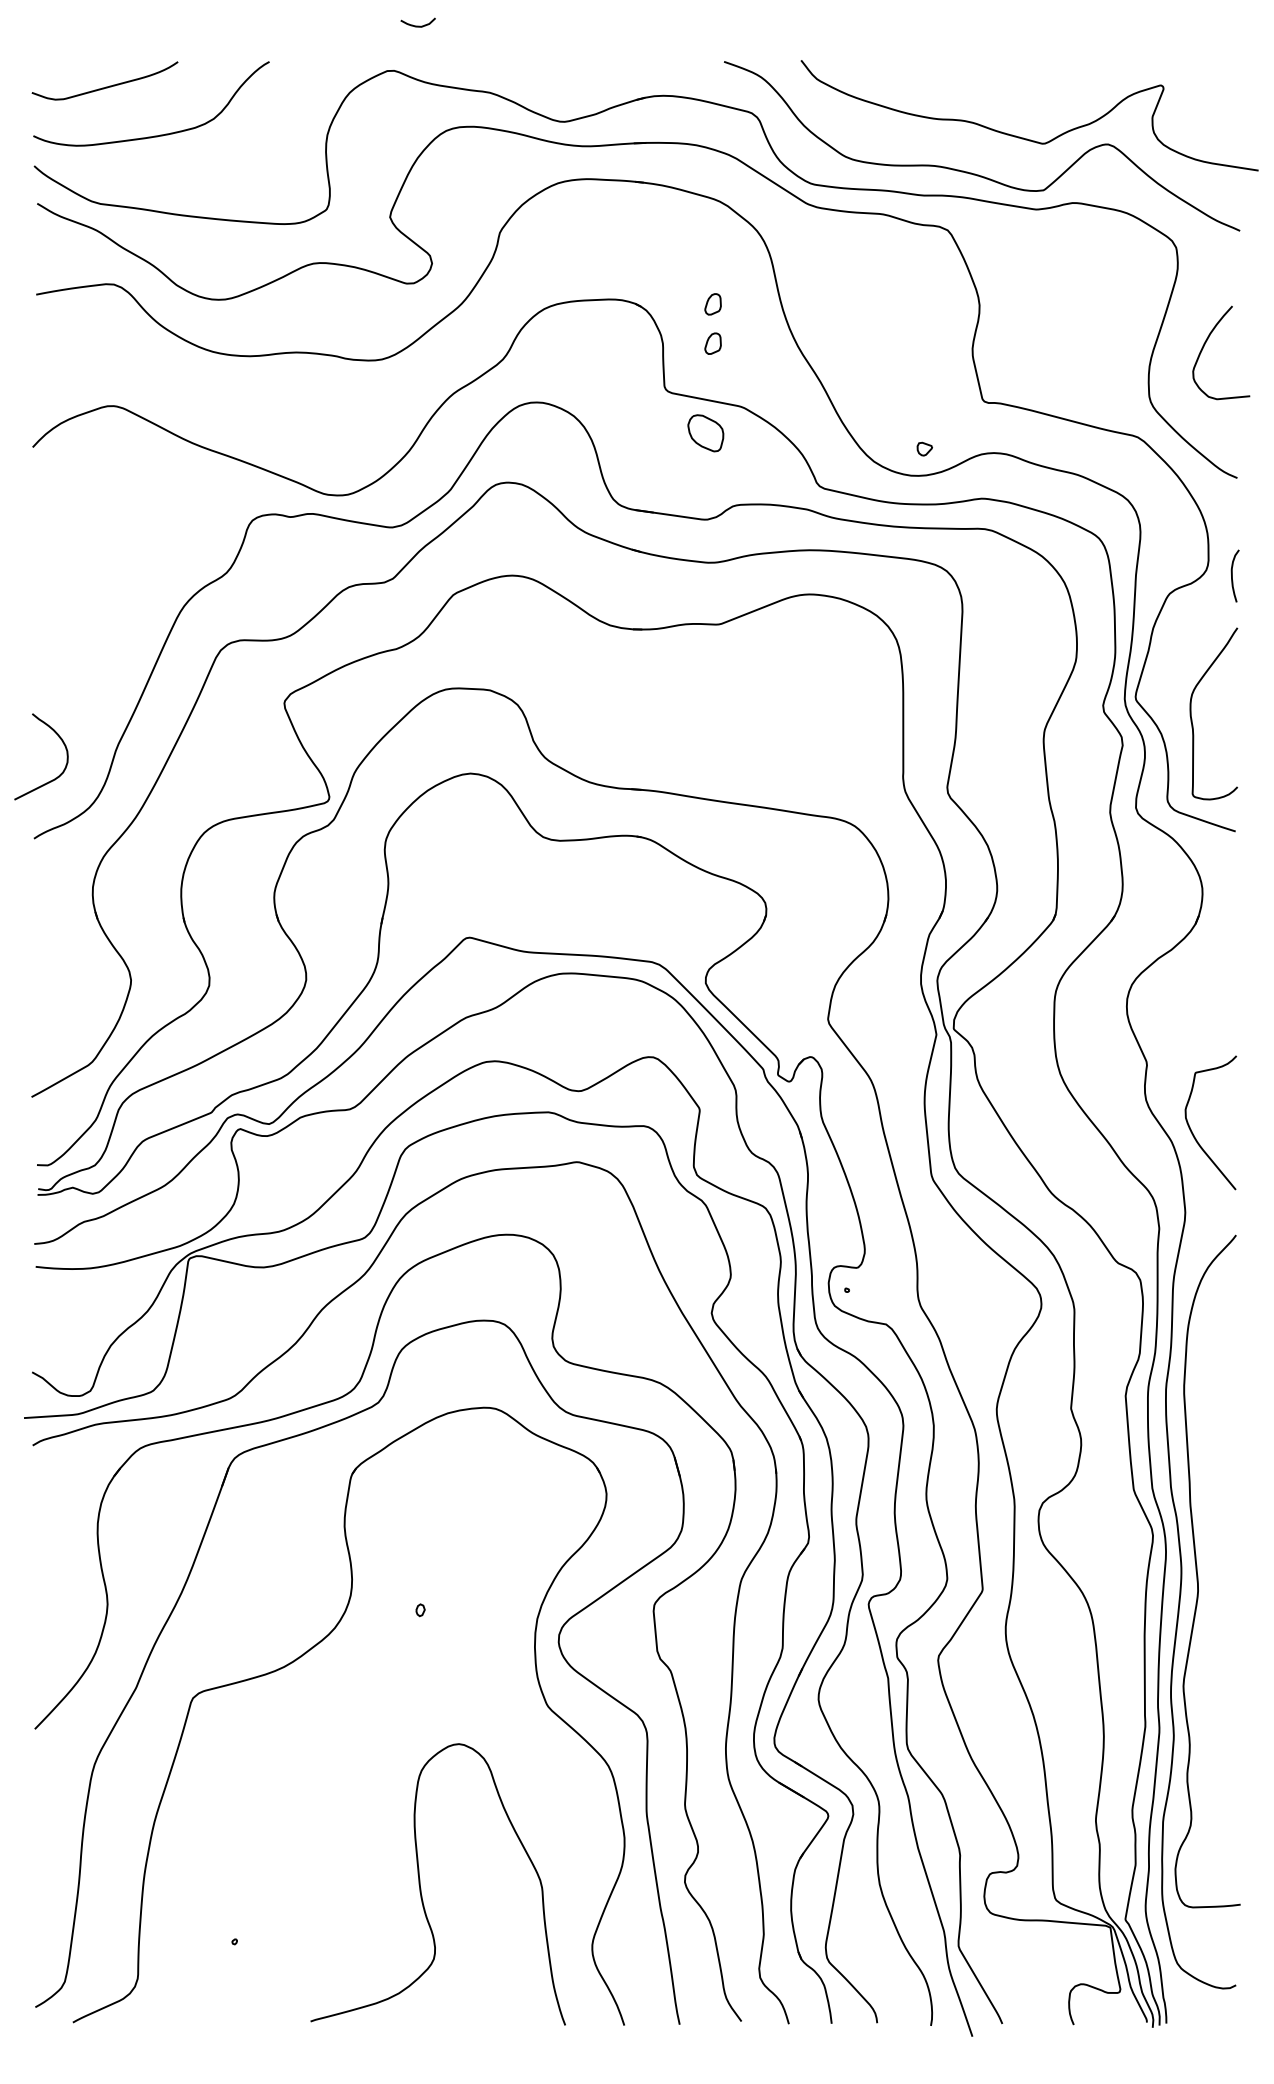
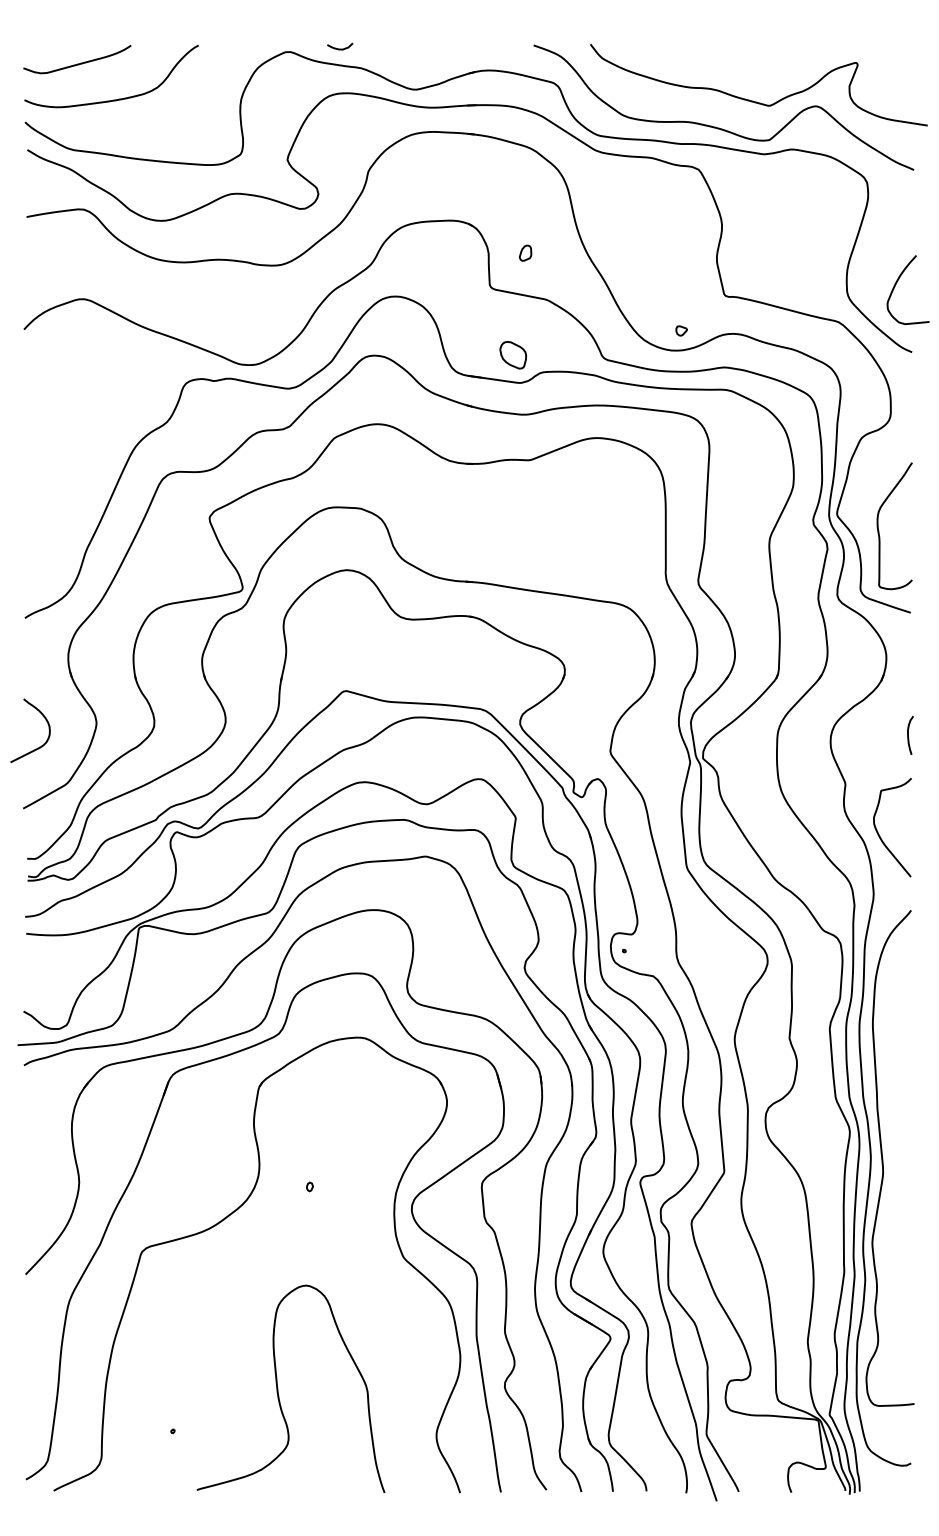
curve: (418, 25) -> (340, 48), moved
part: (712, 303) -> (525, 223), removed
curve: (1205, 345) -> (896, 284), moved
part: (704, 433) -> (512, 355), moved
curve: (1232, 576) -> (908, 735), moved
curve: (61, 742) -> (45, 720), moved
curve: (421, 1883) -> (278, 1388), moved

